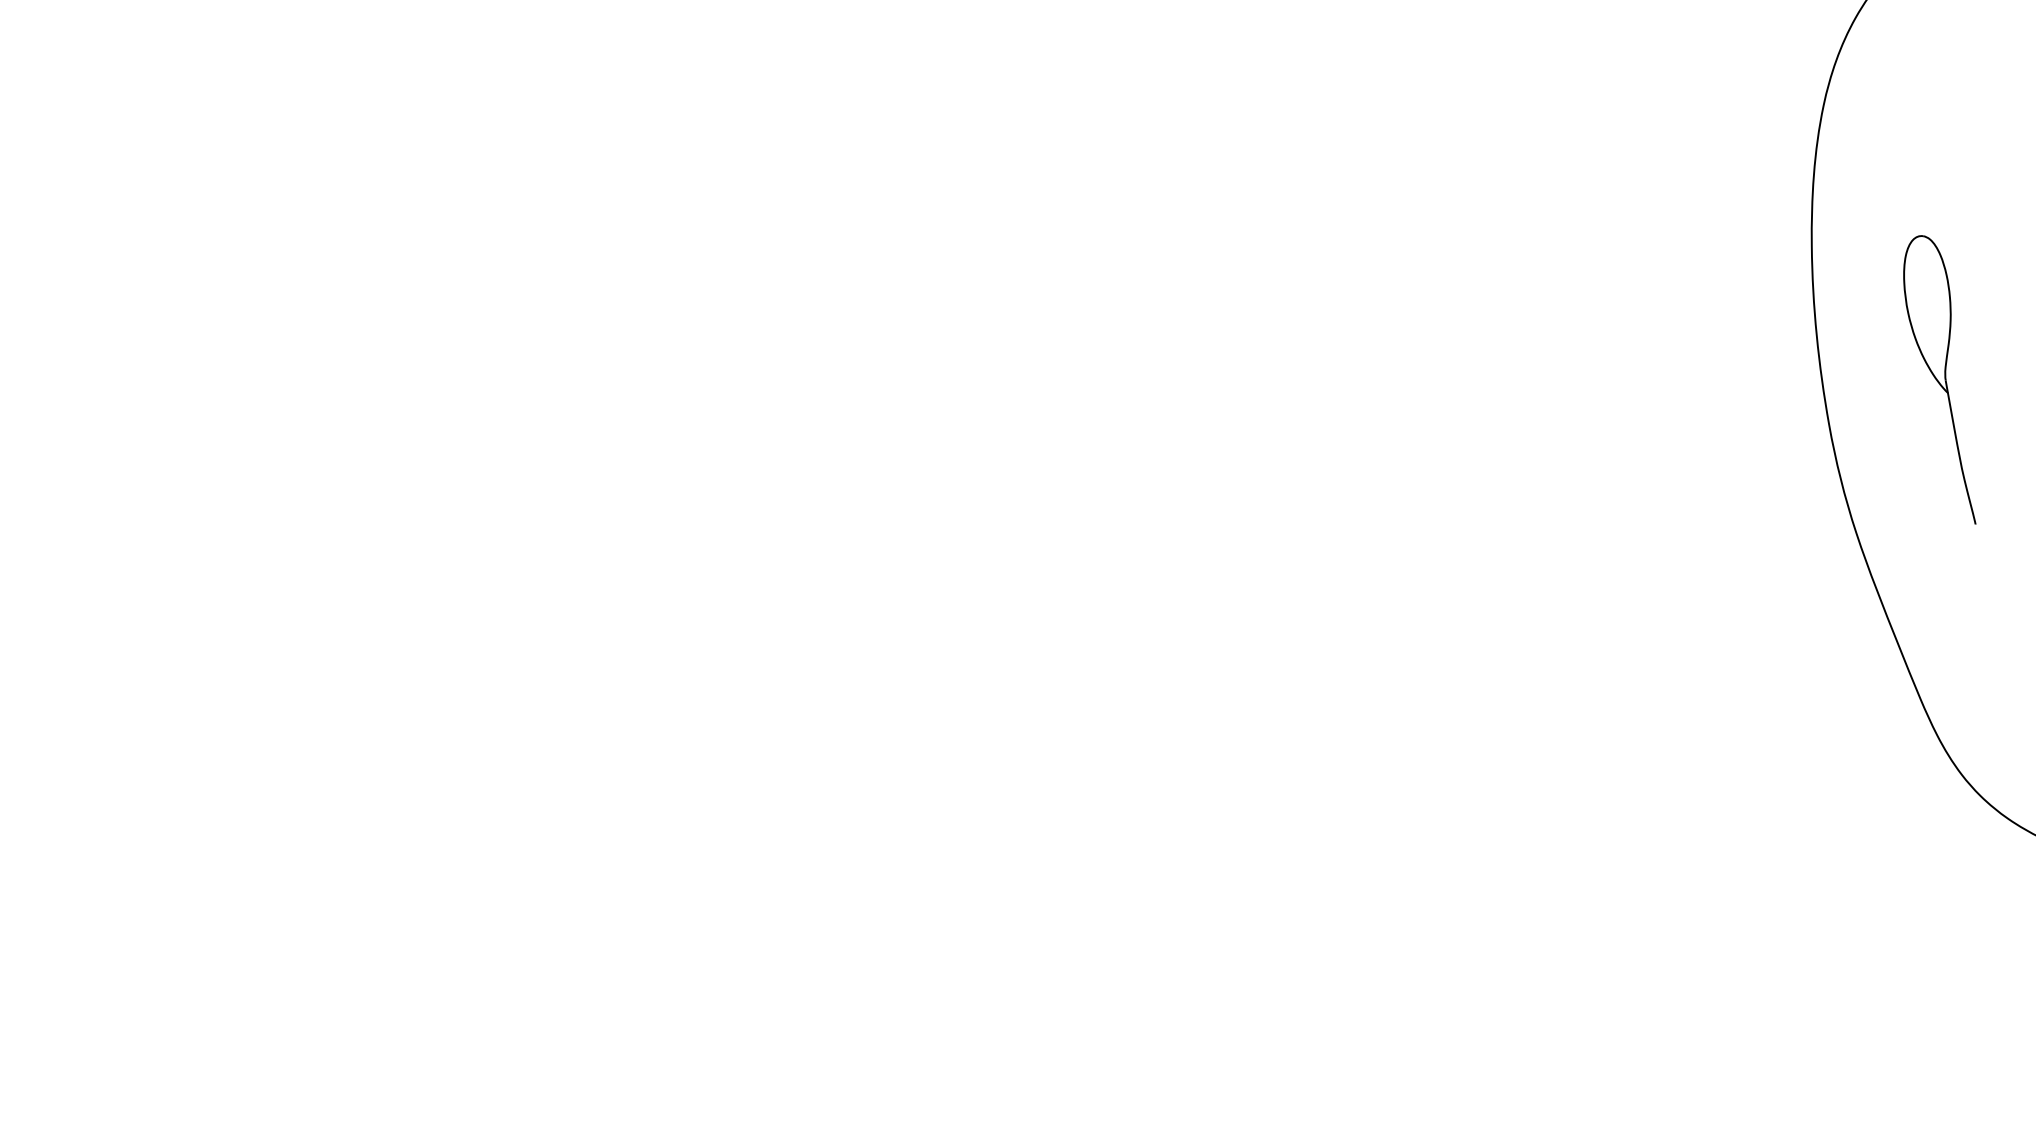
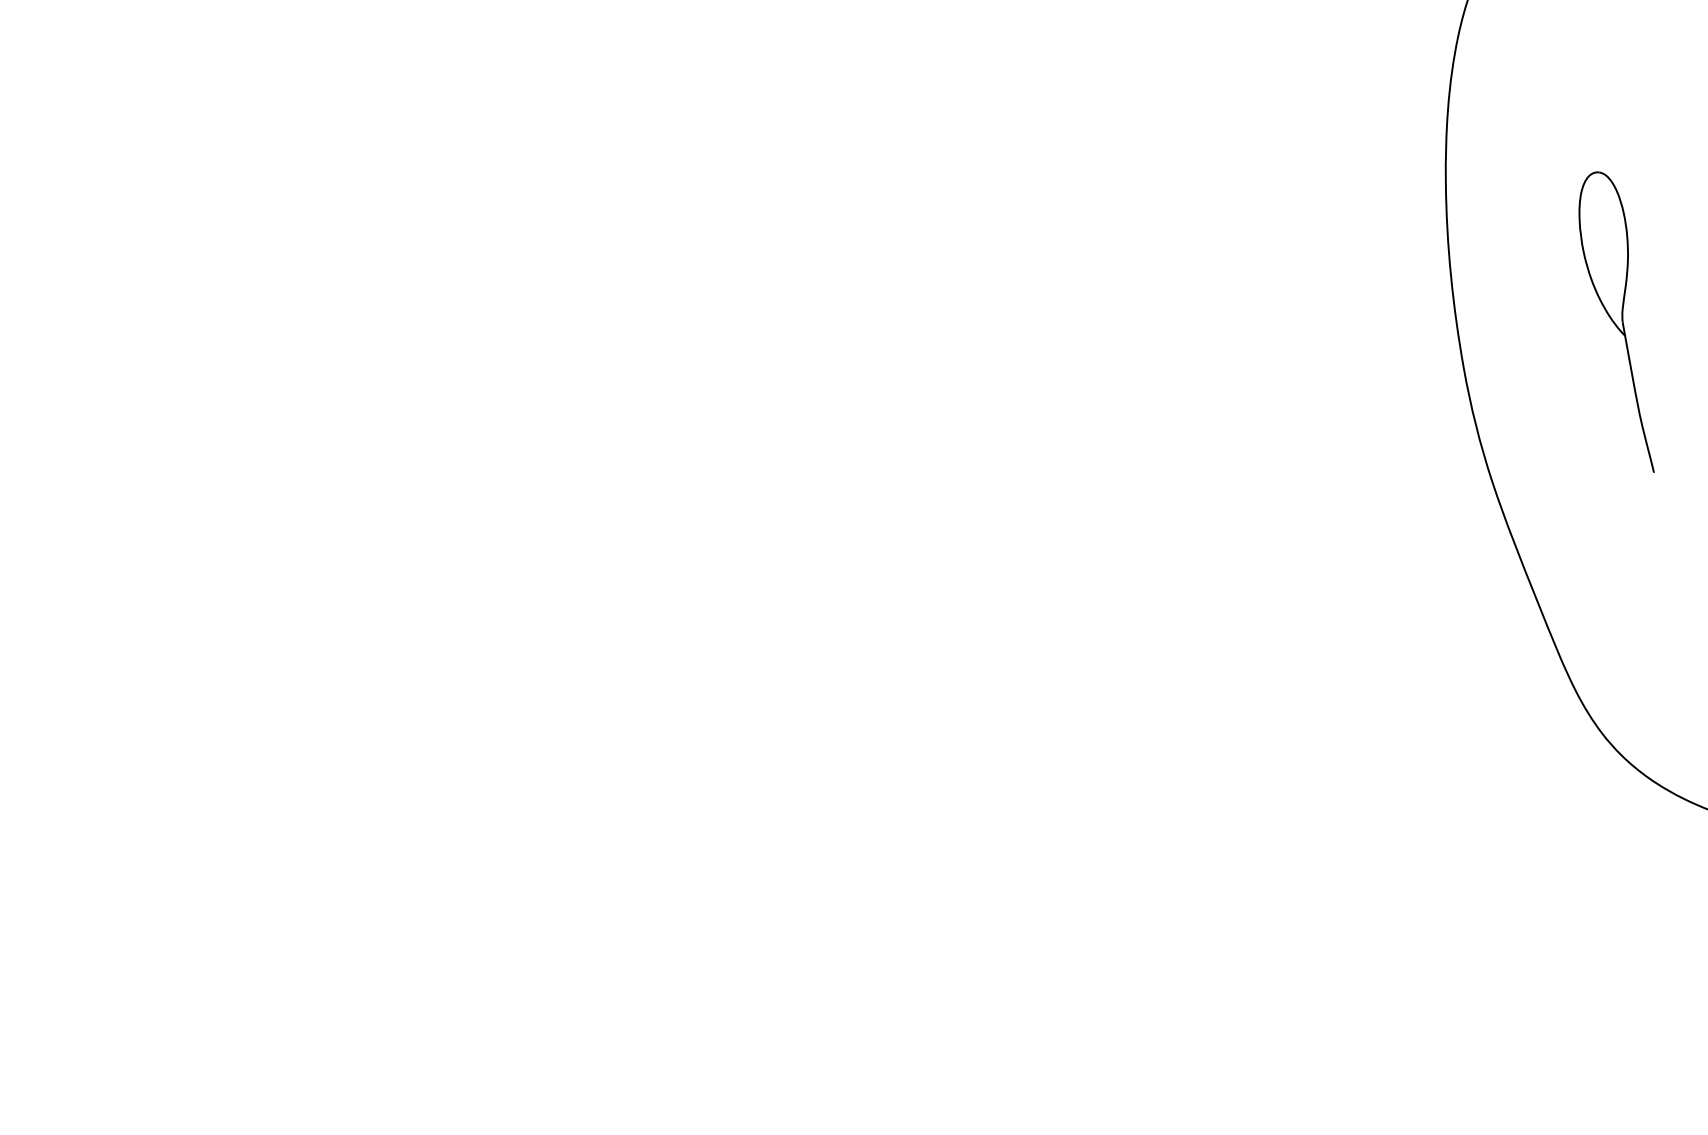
part: (1939, 379) -> (1616, 321), moved

